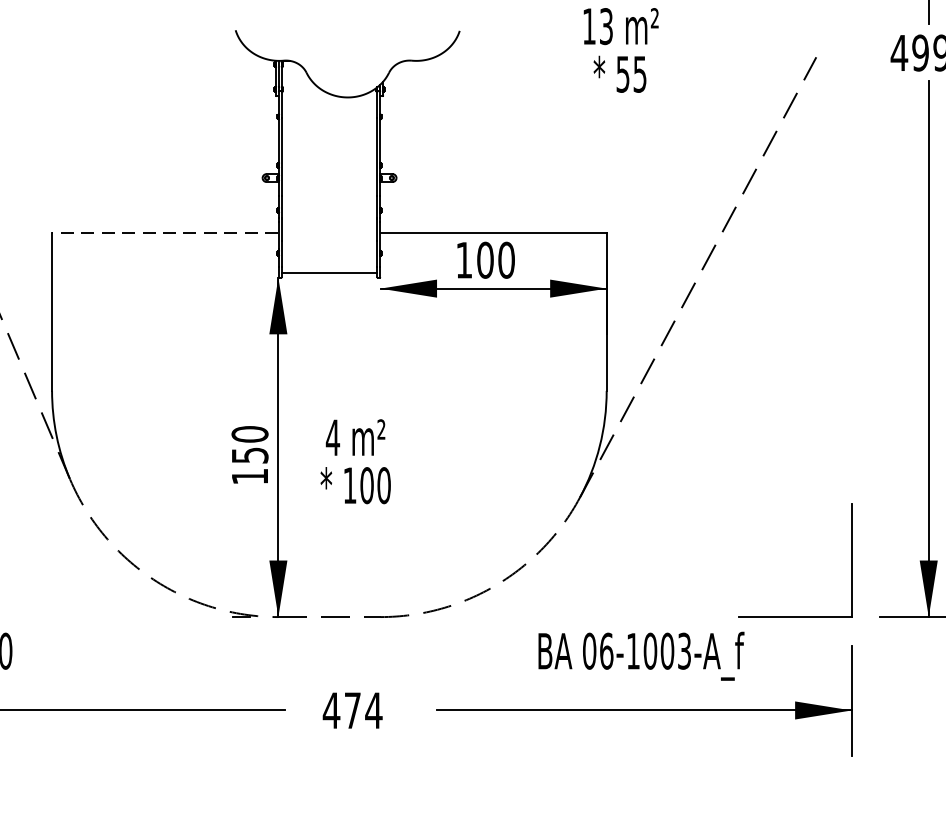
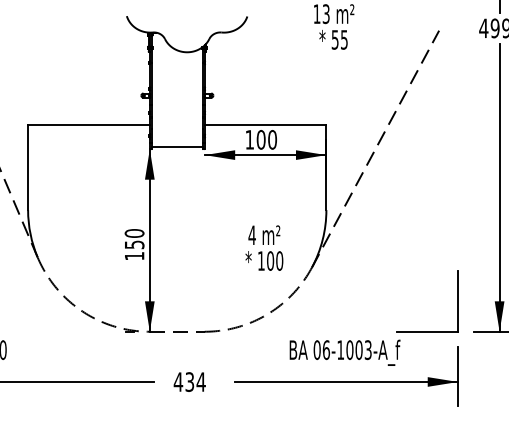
line: (164, 231) -> (88, 124), dashed -> solid
text: (355, 460) -> (264, 247), moved
text: (352, 709) -> (189, 381), 474 -> 434

